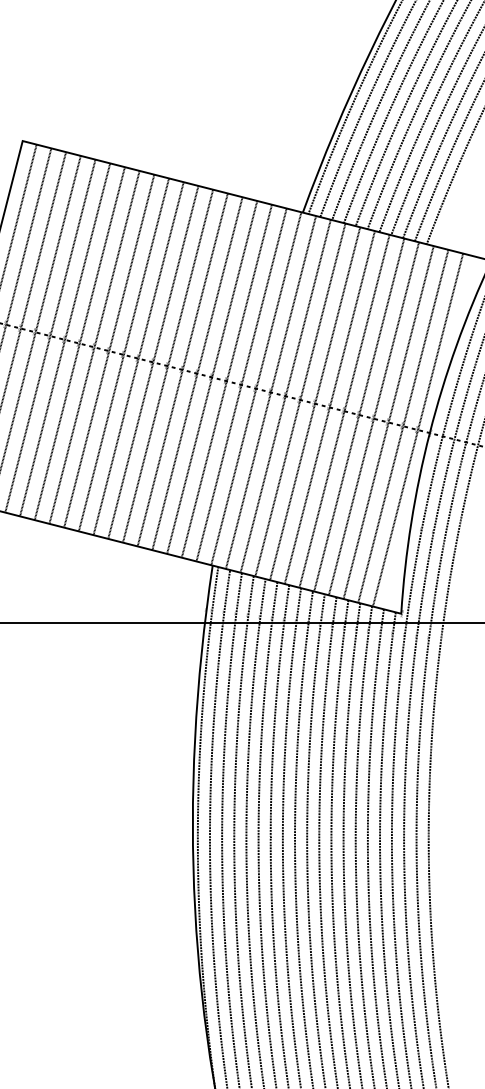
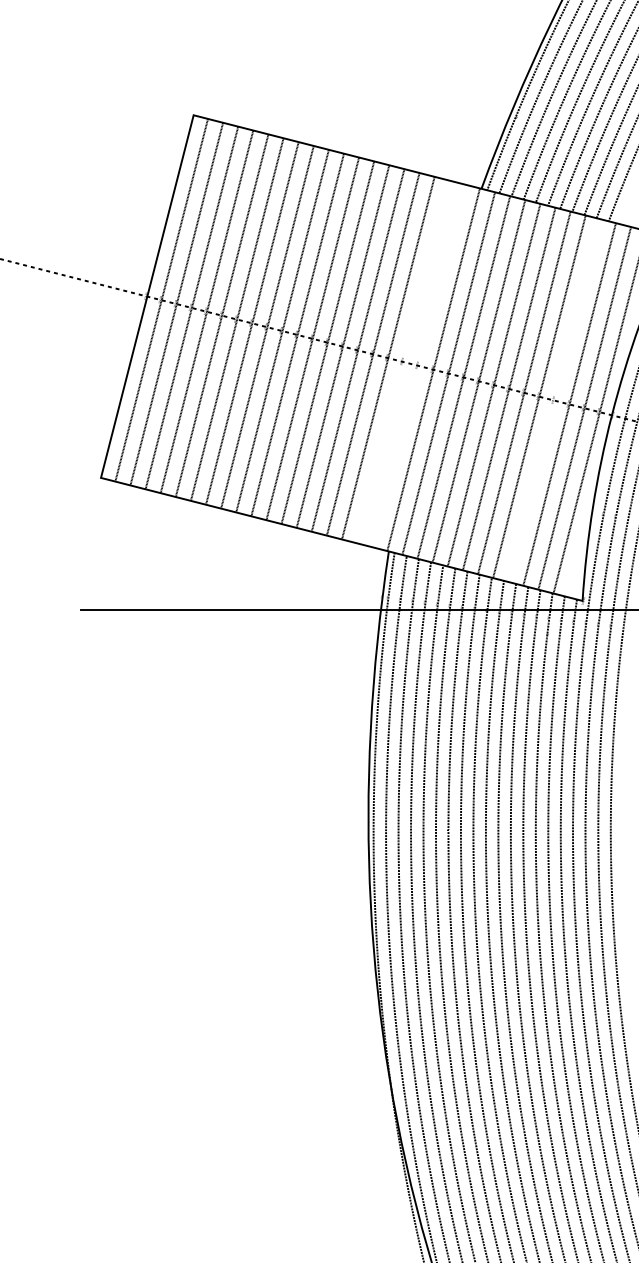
line: (226, 380) -> (403, 361), removed
line: (241, 384) -> (418, 365), removed
line: (373, 418) -> (554, 400), removed

